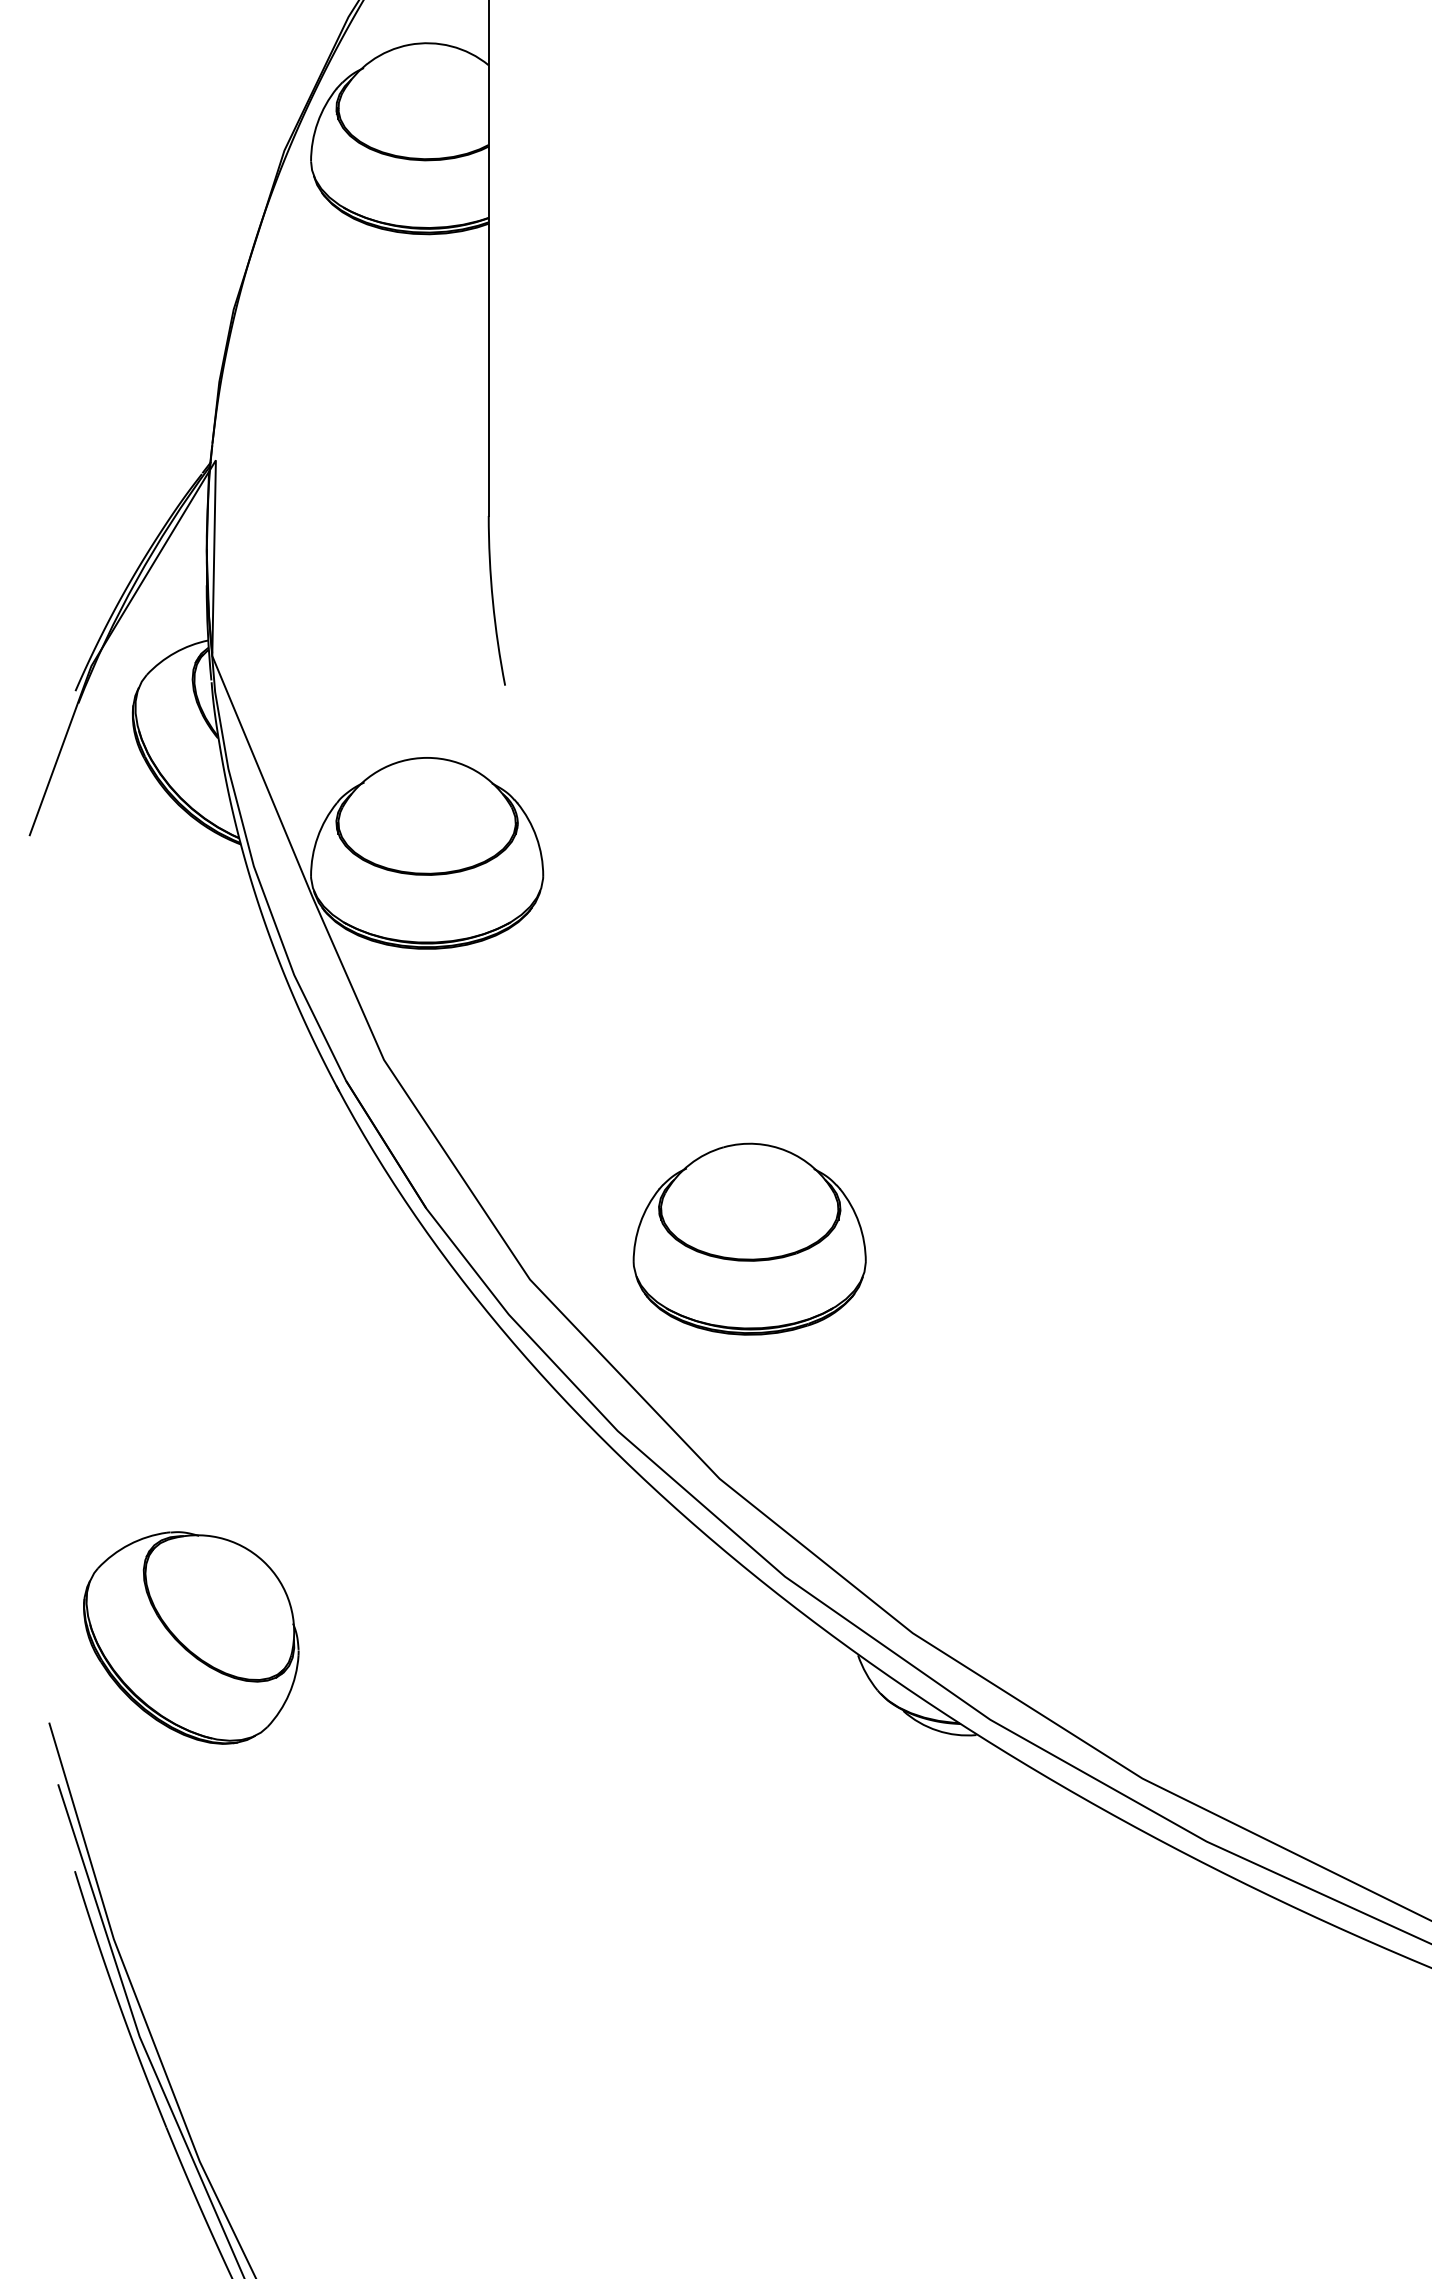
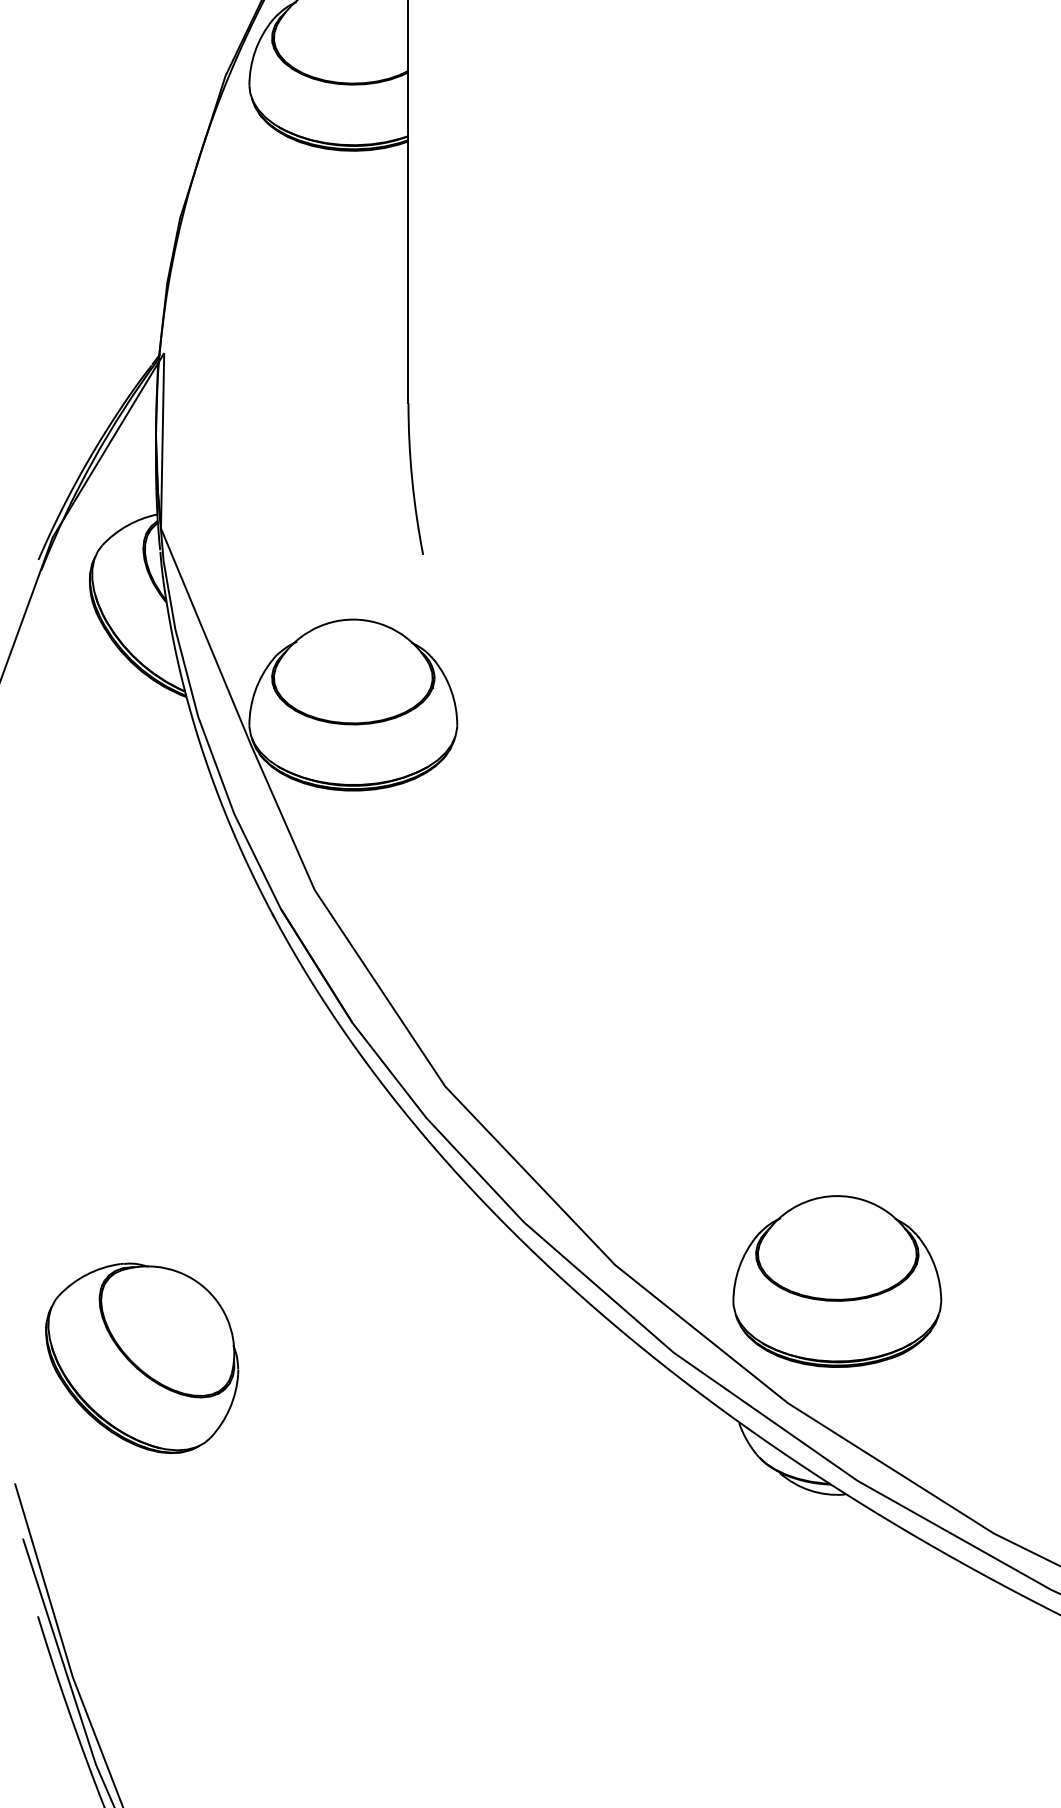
part: (749, 1238) -> (837, 1280), moved
part: (191, 1637) -> (142, 1357), moved

